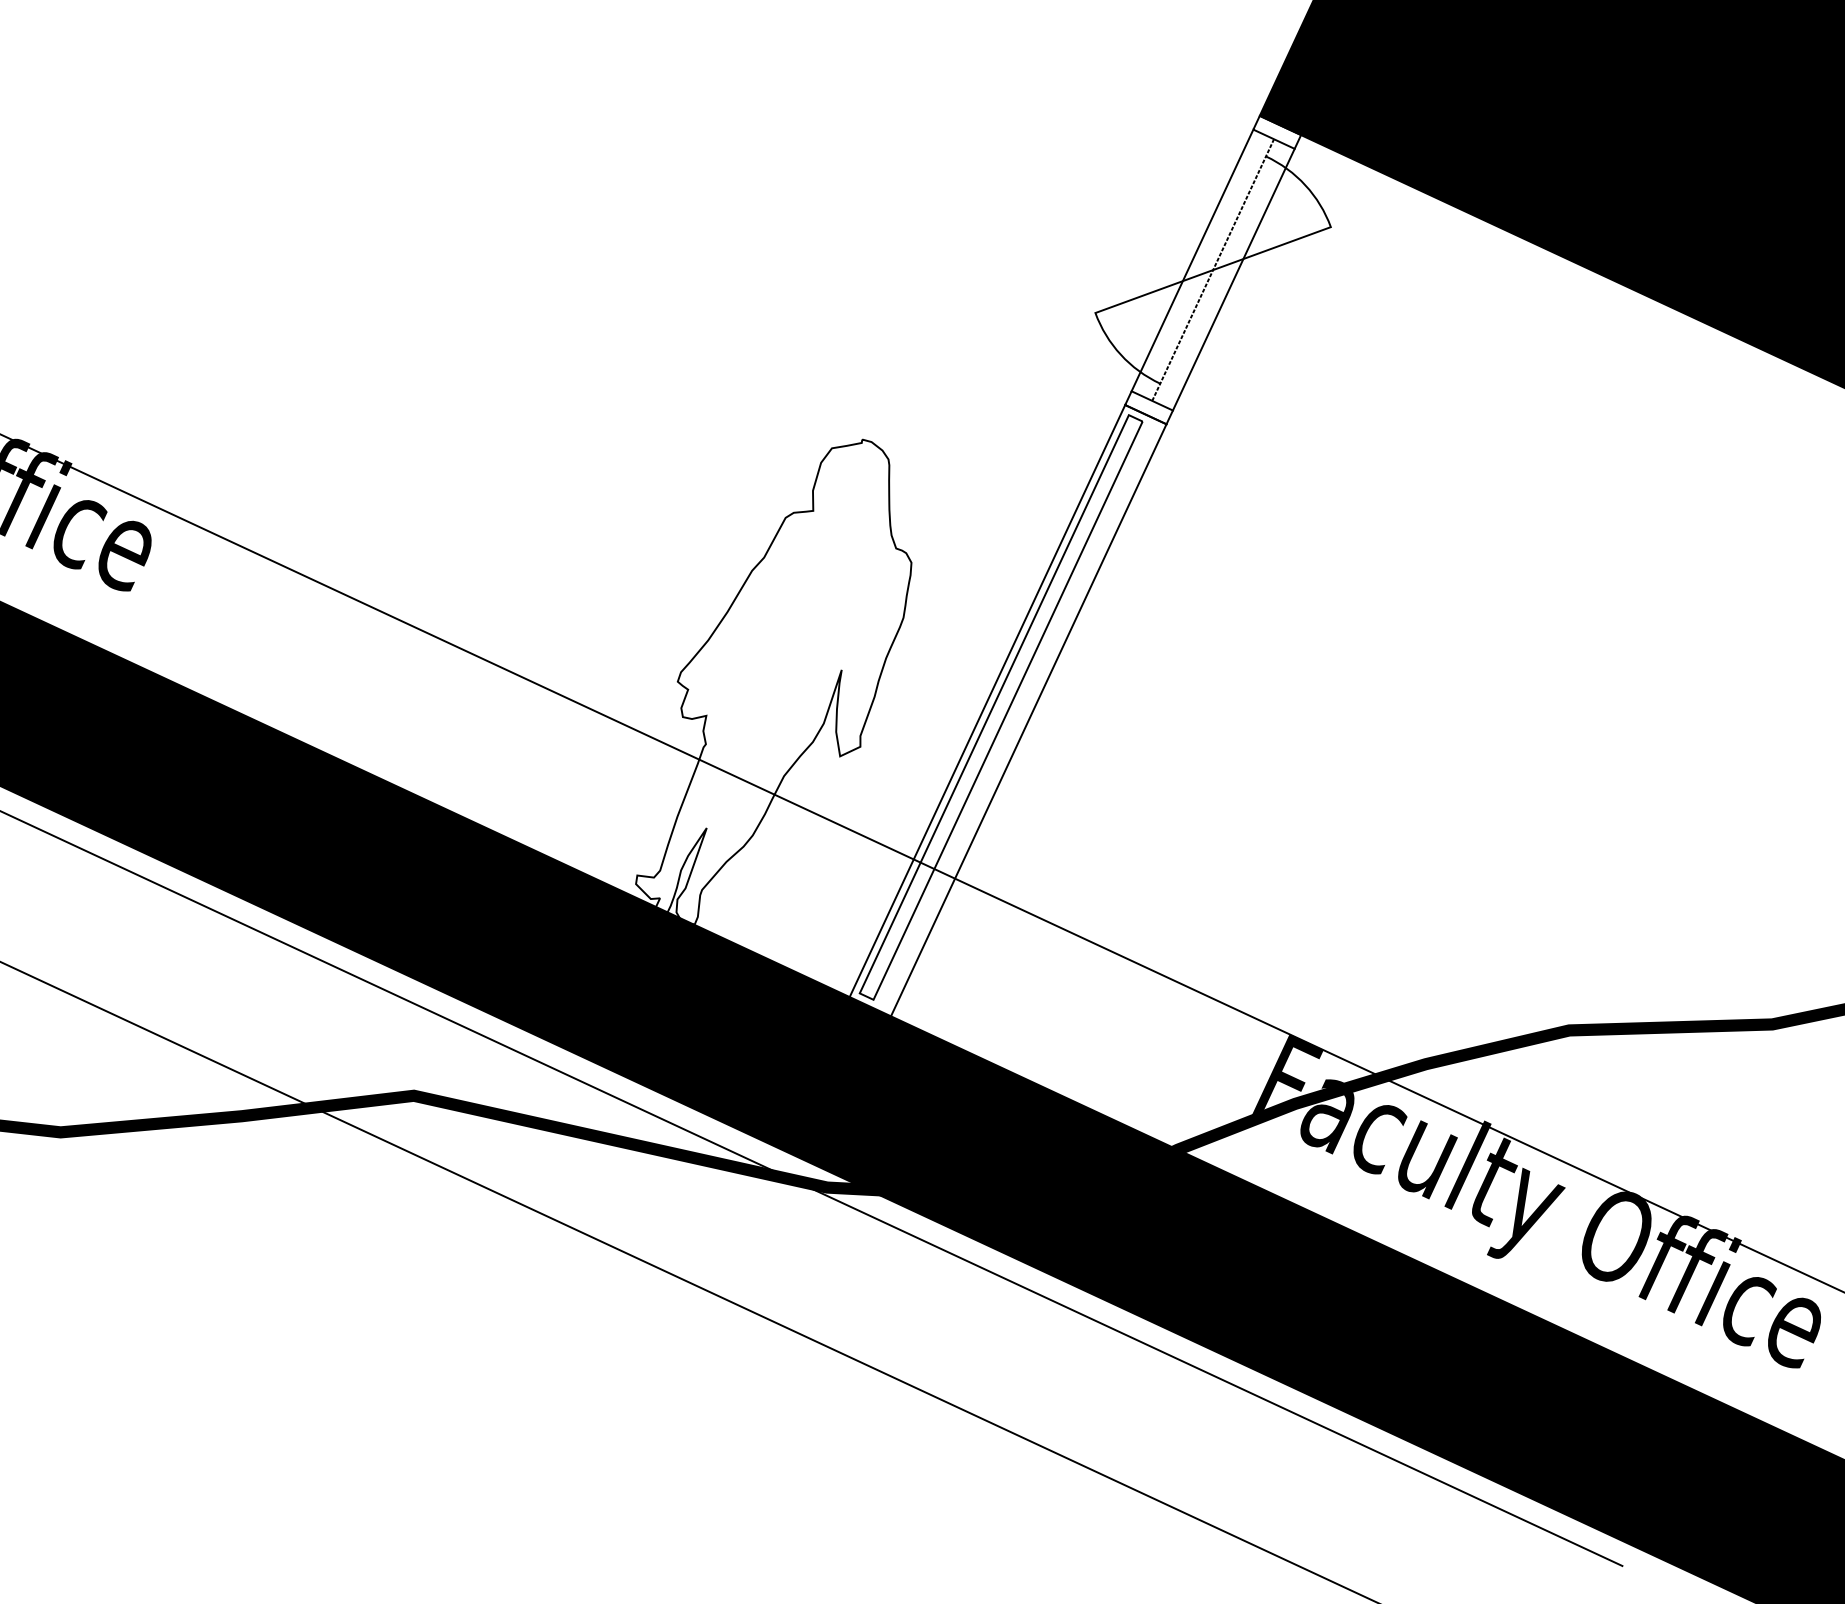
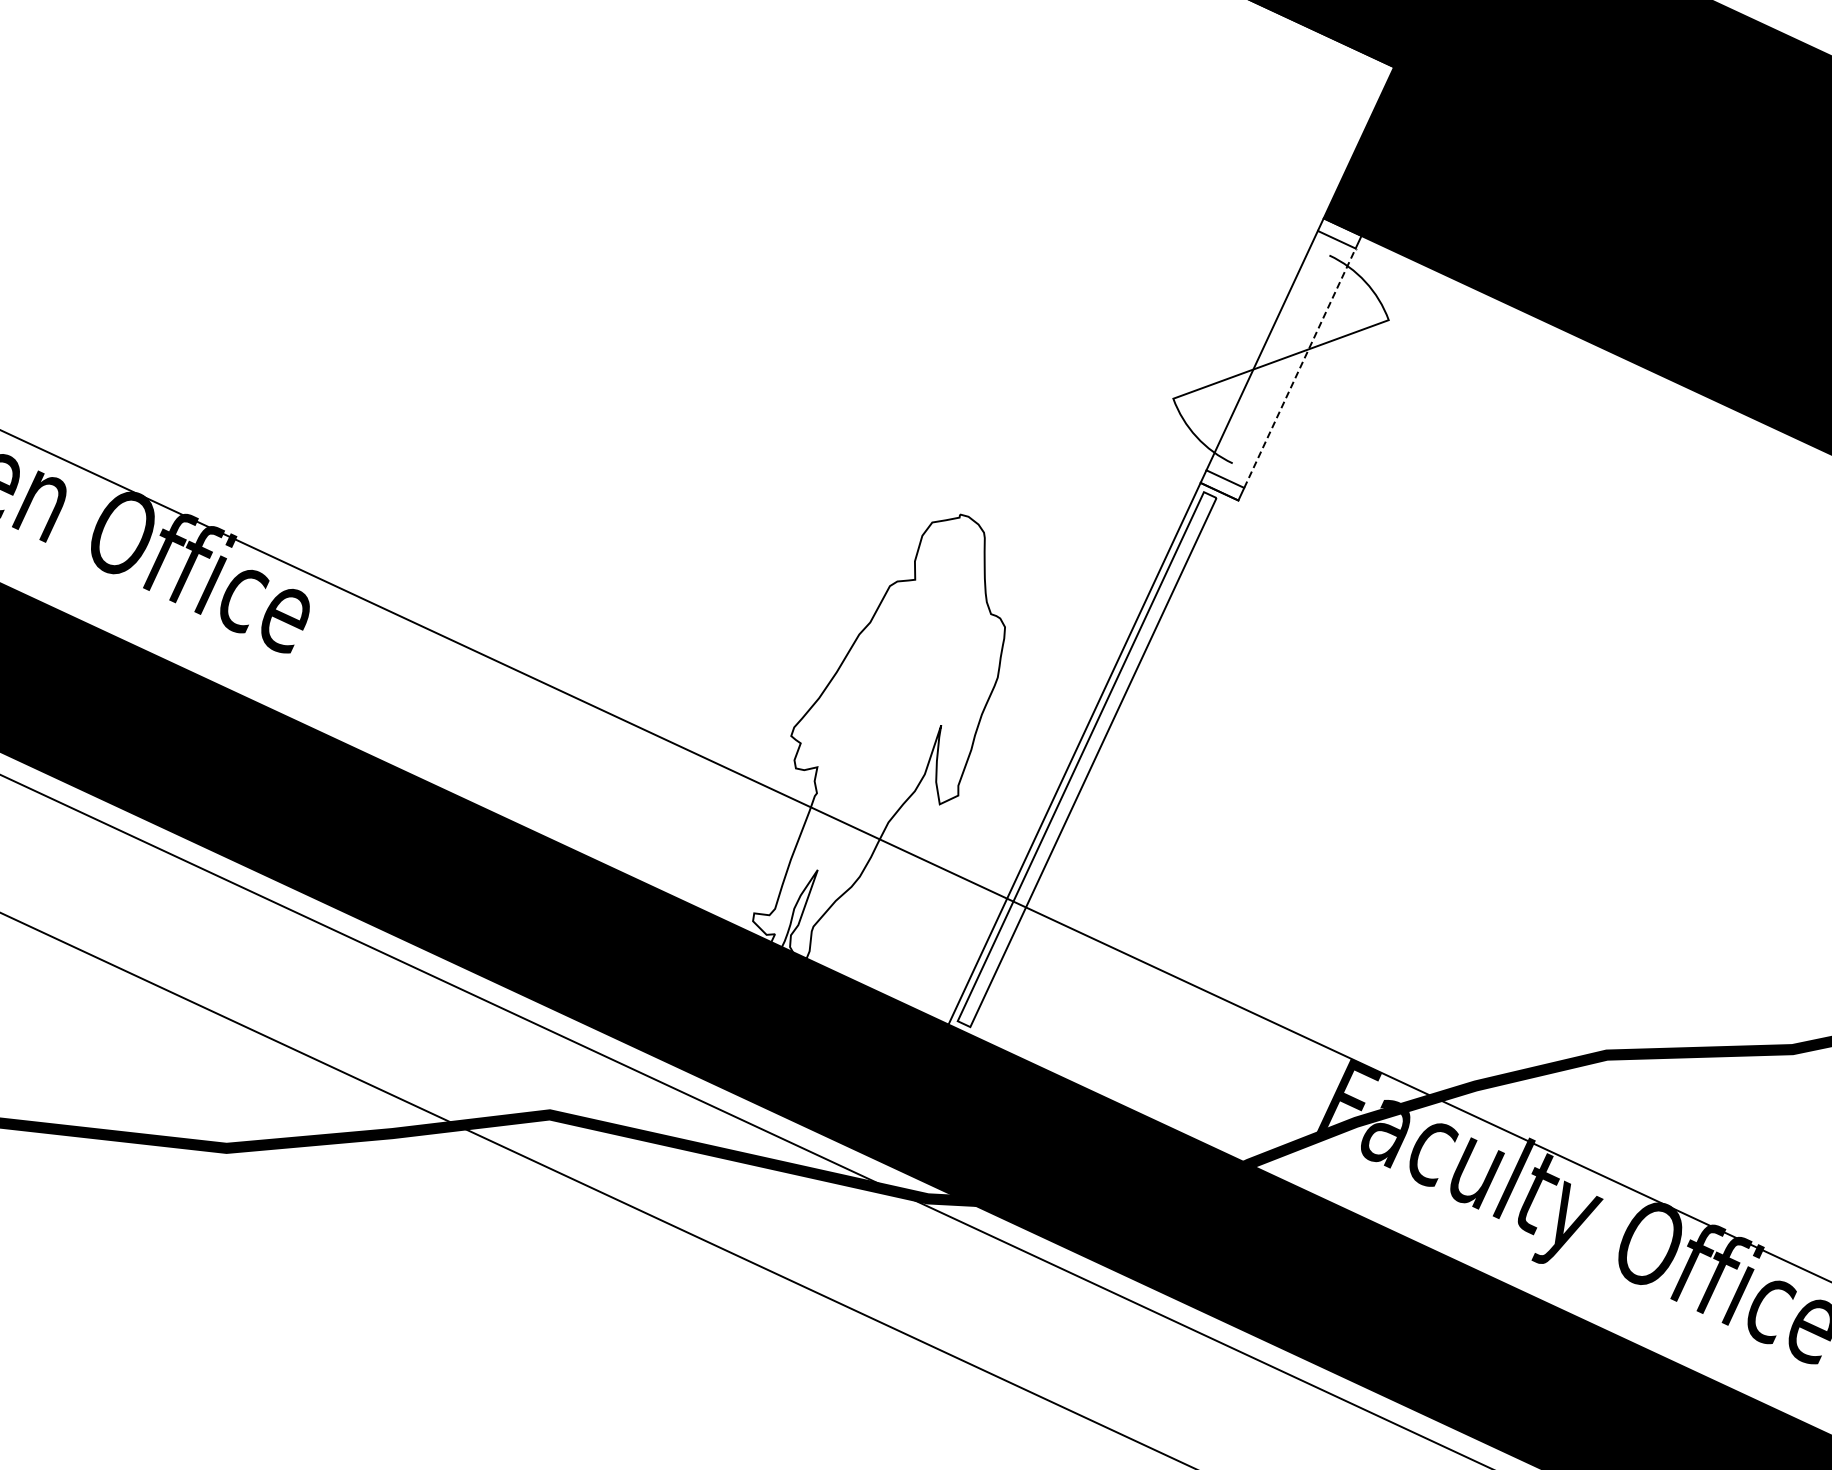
line: (1212, 270) -> (1280, 359), removed
line: (1234, 278) -> (1300, 367), solid -> dashed
line: (1028, 720) -> (1112, 771), removed

